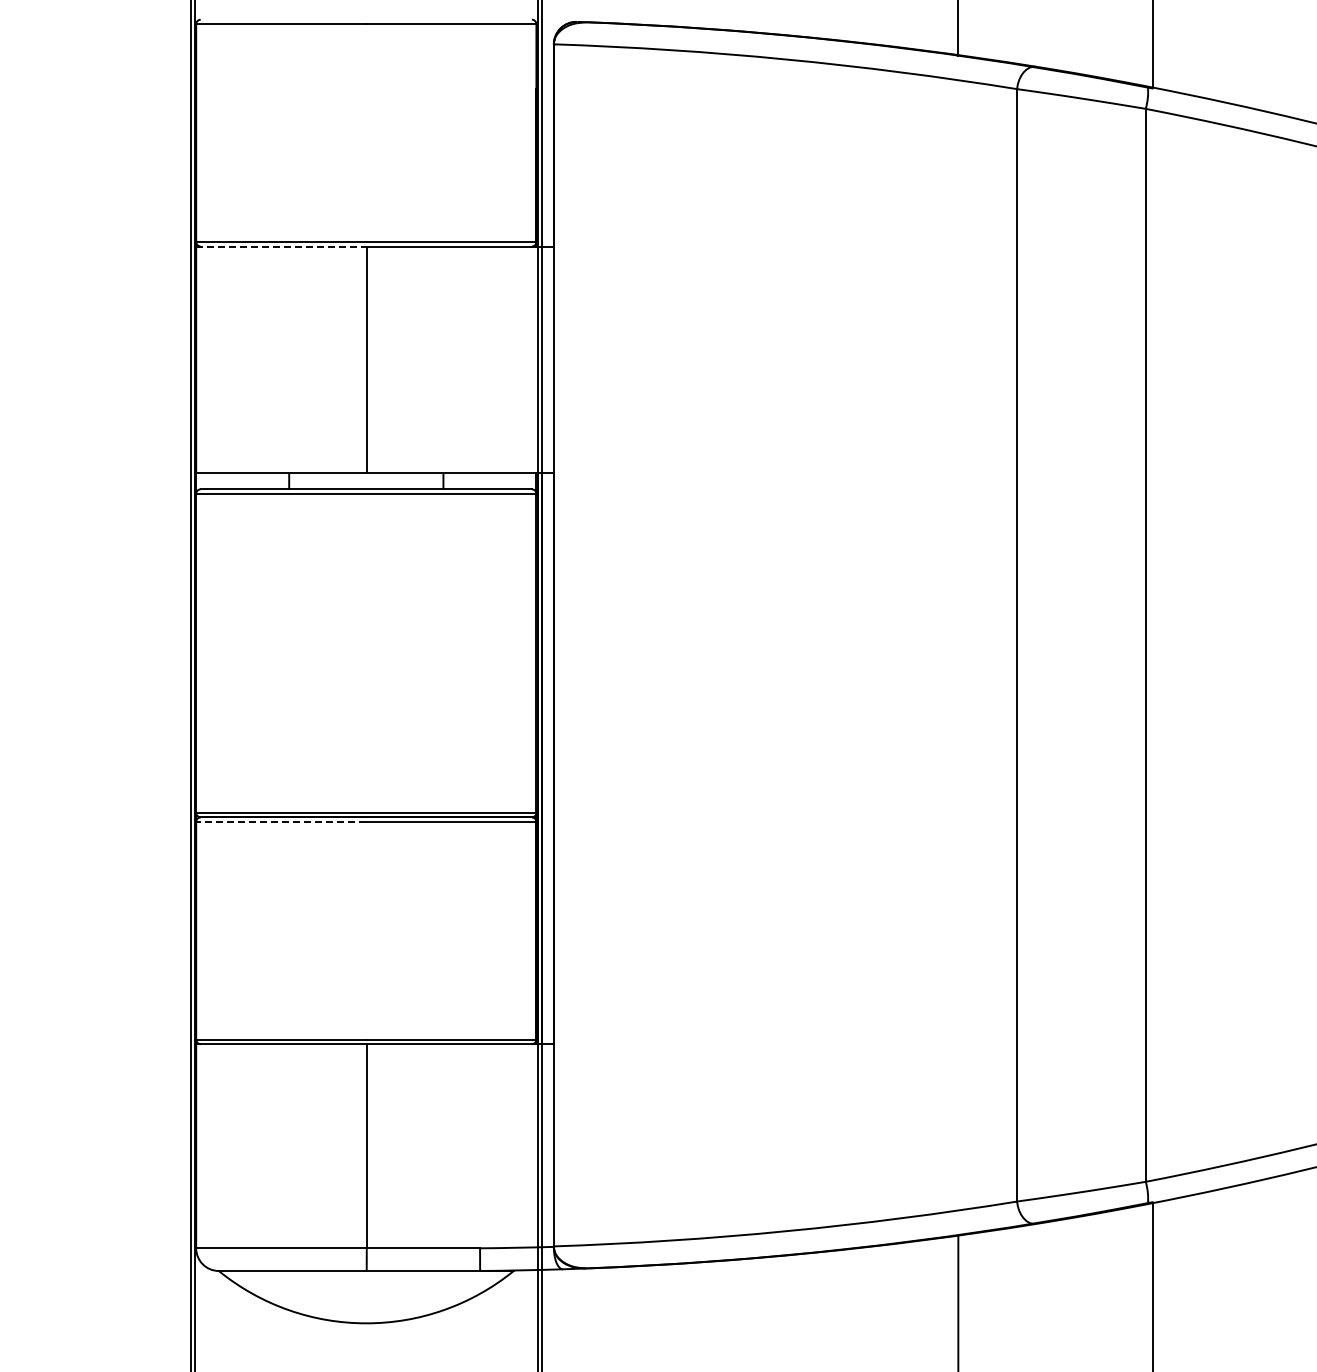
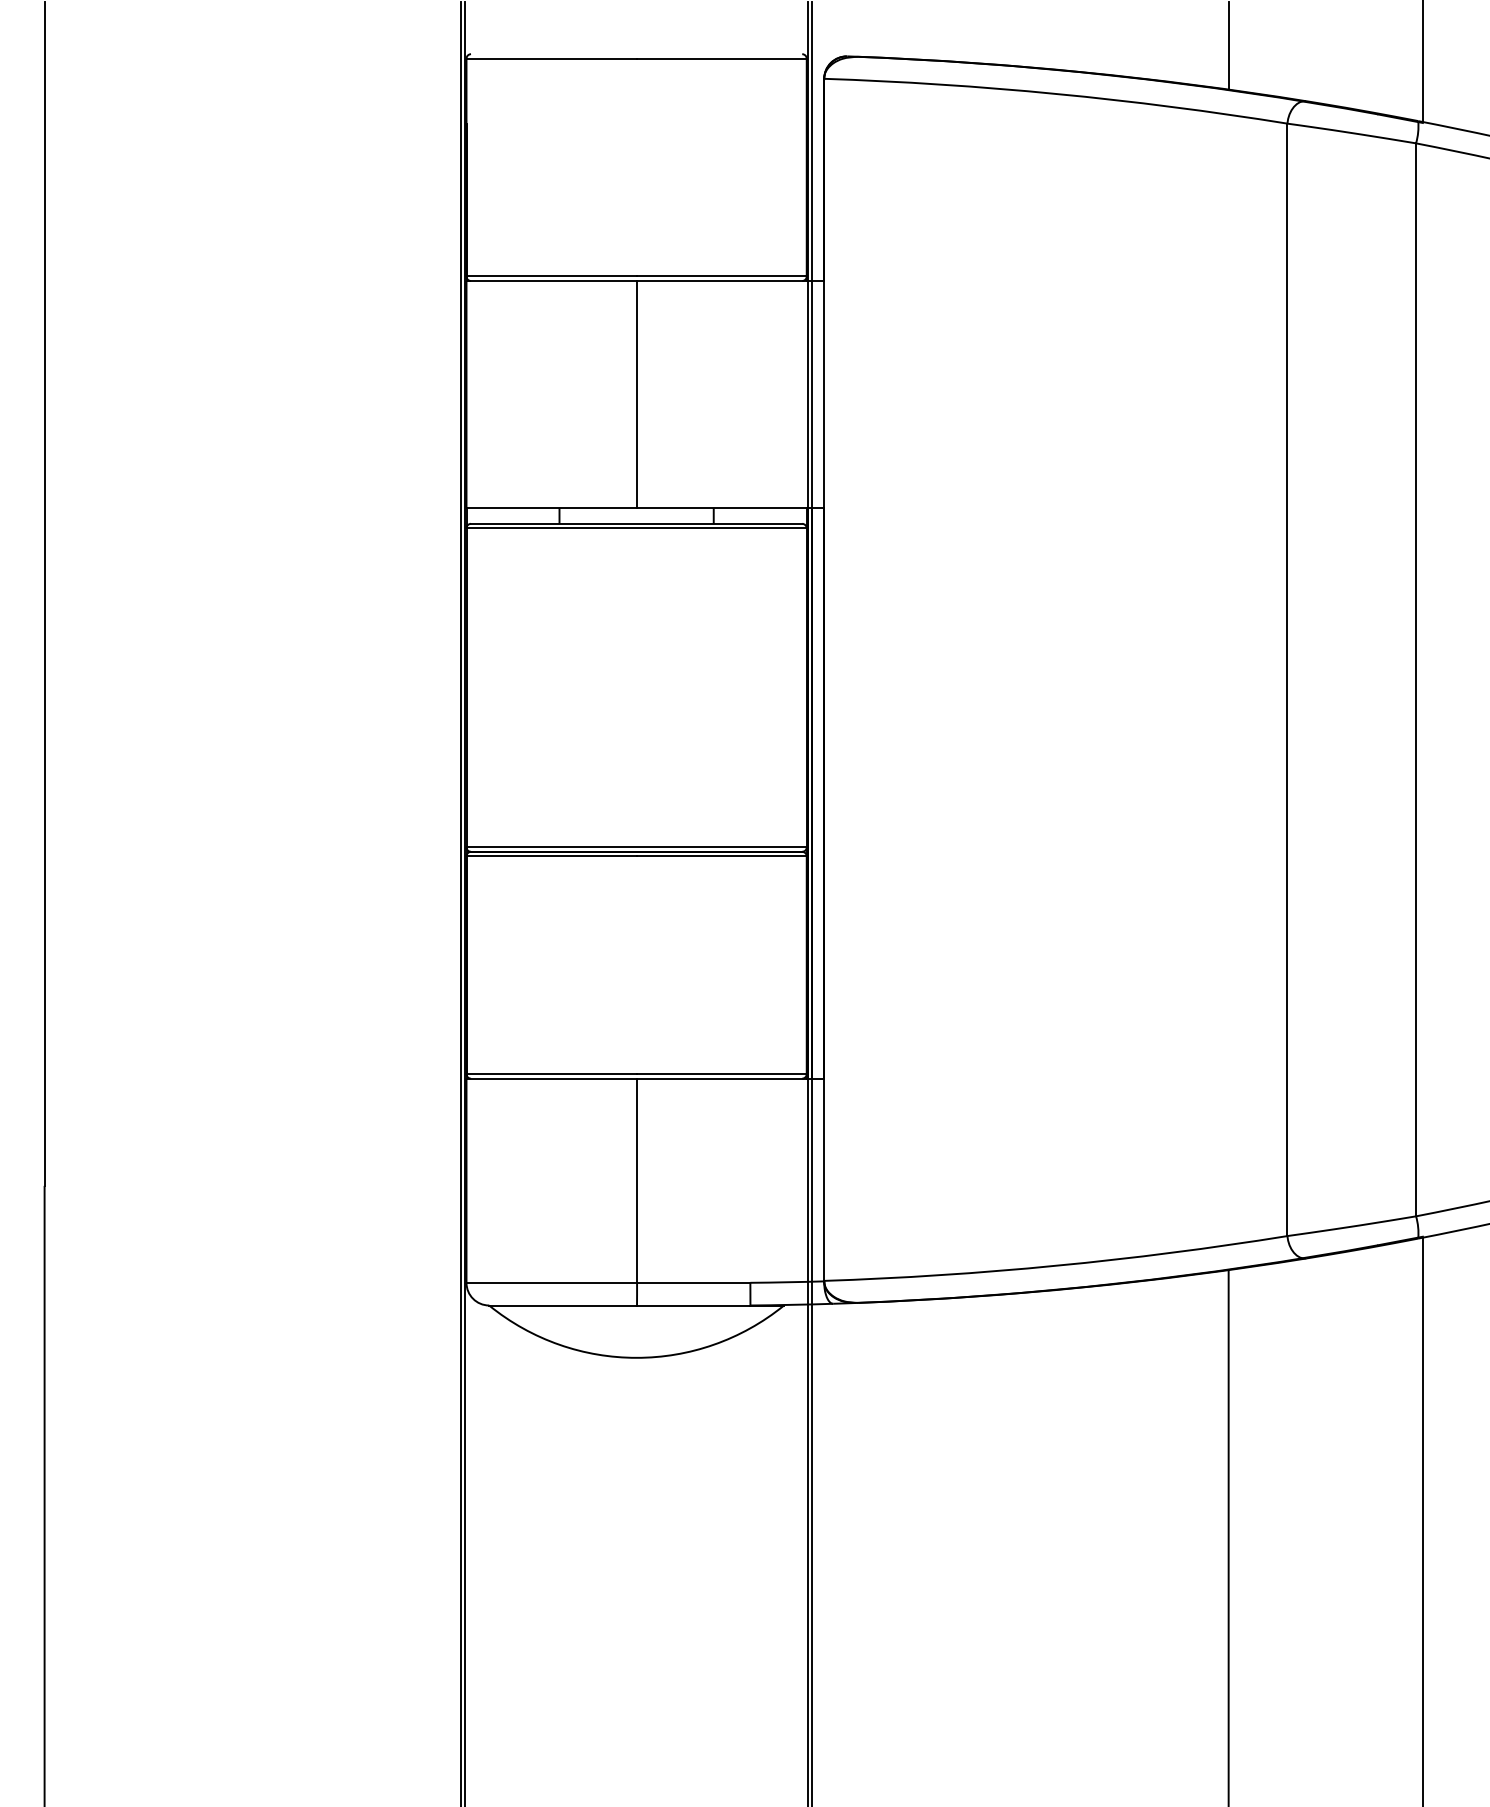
line: (282, 247) -> (552, 281), dashed -> solid
line: (281, 822) -> (551, 856), dashed -> solid

